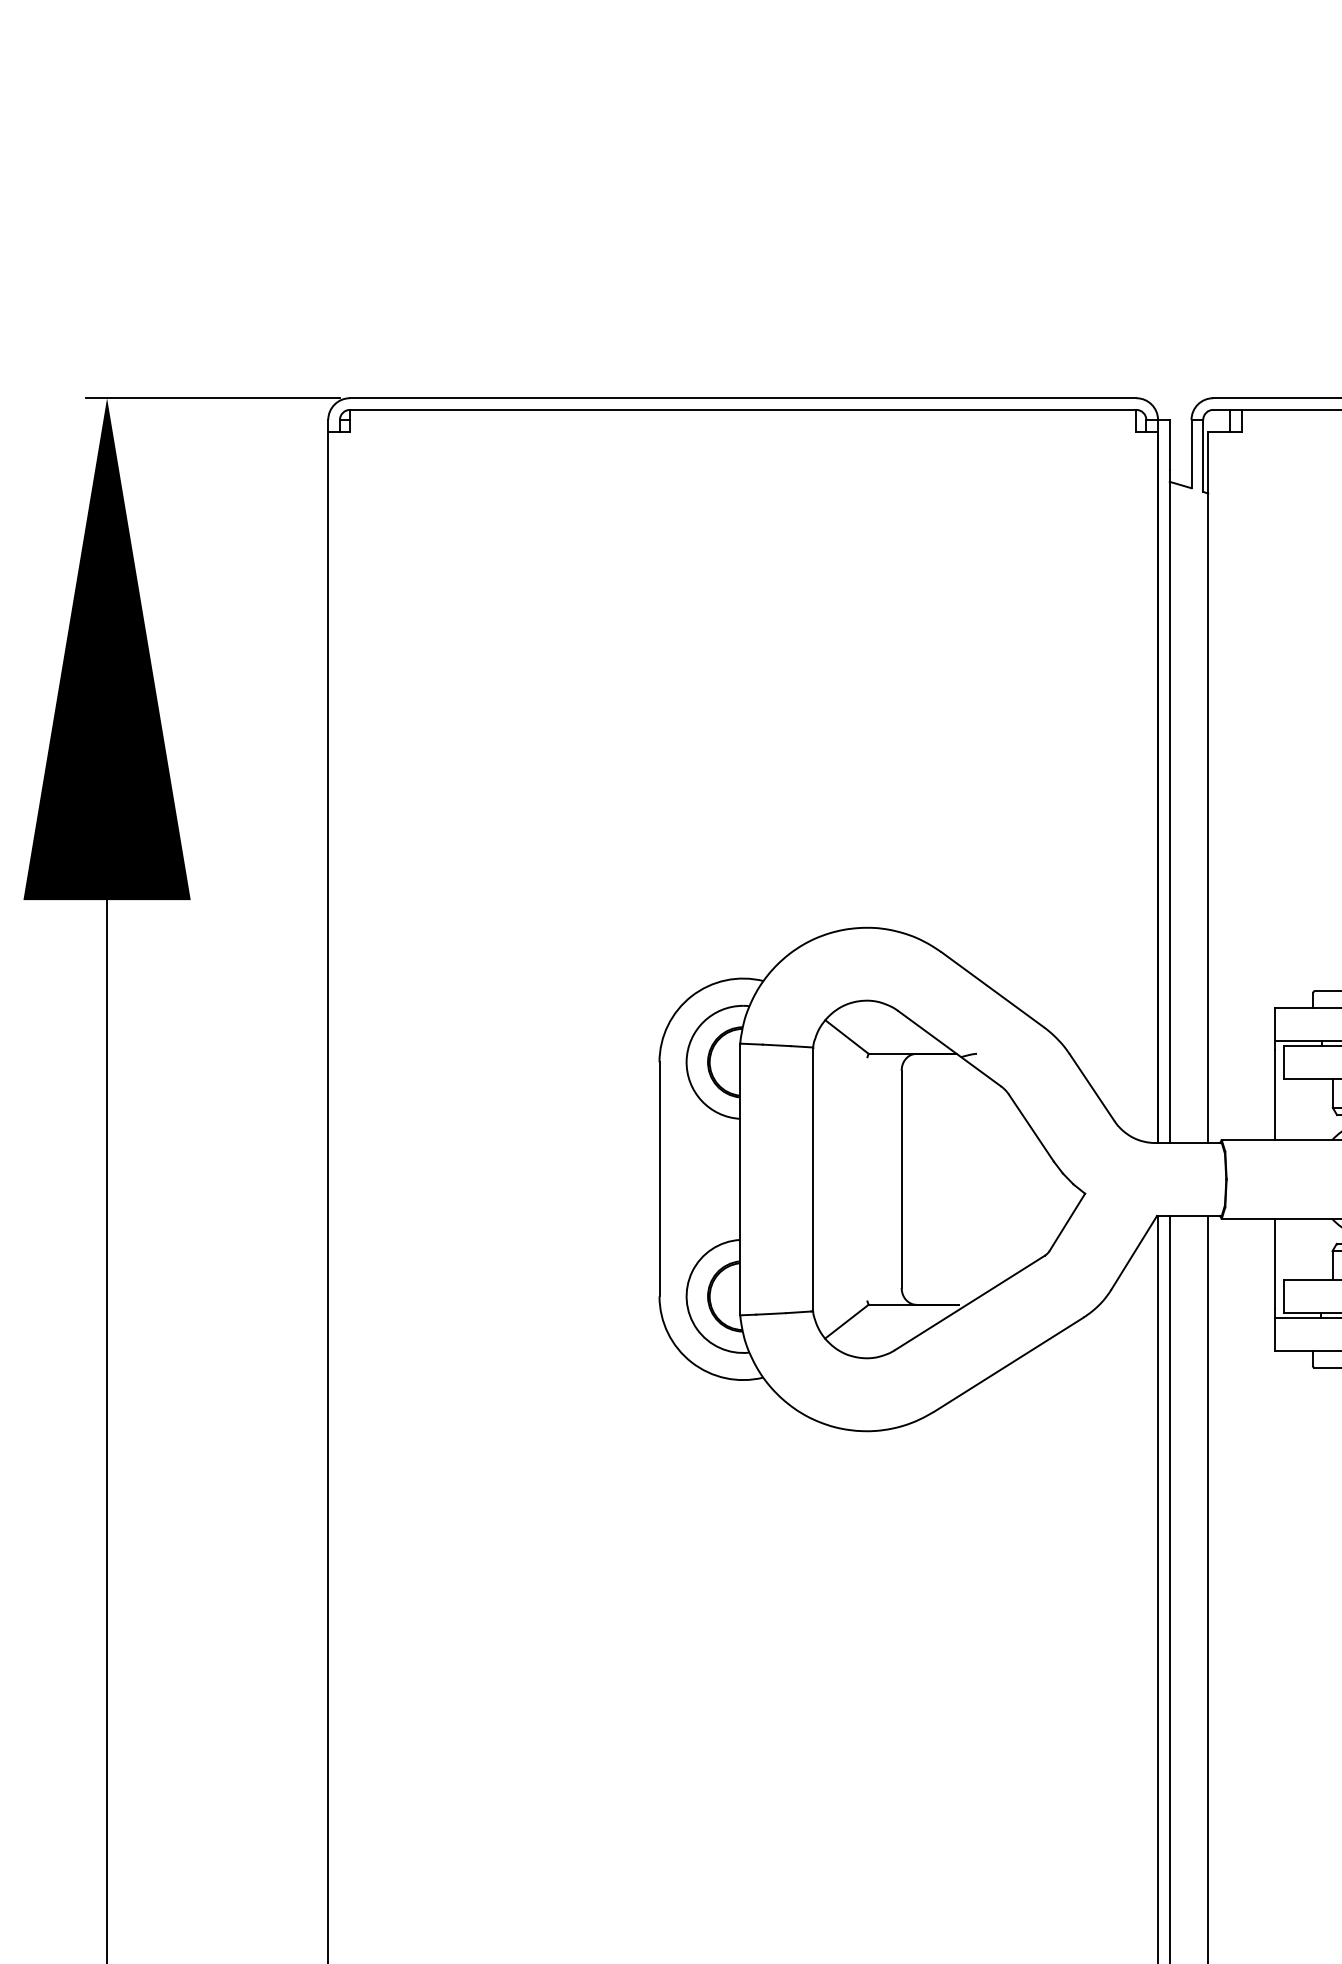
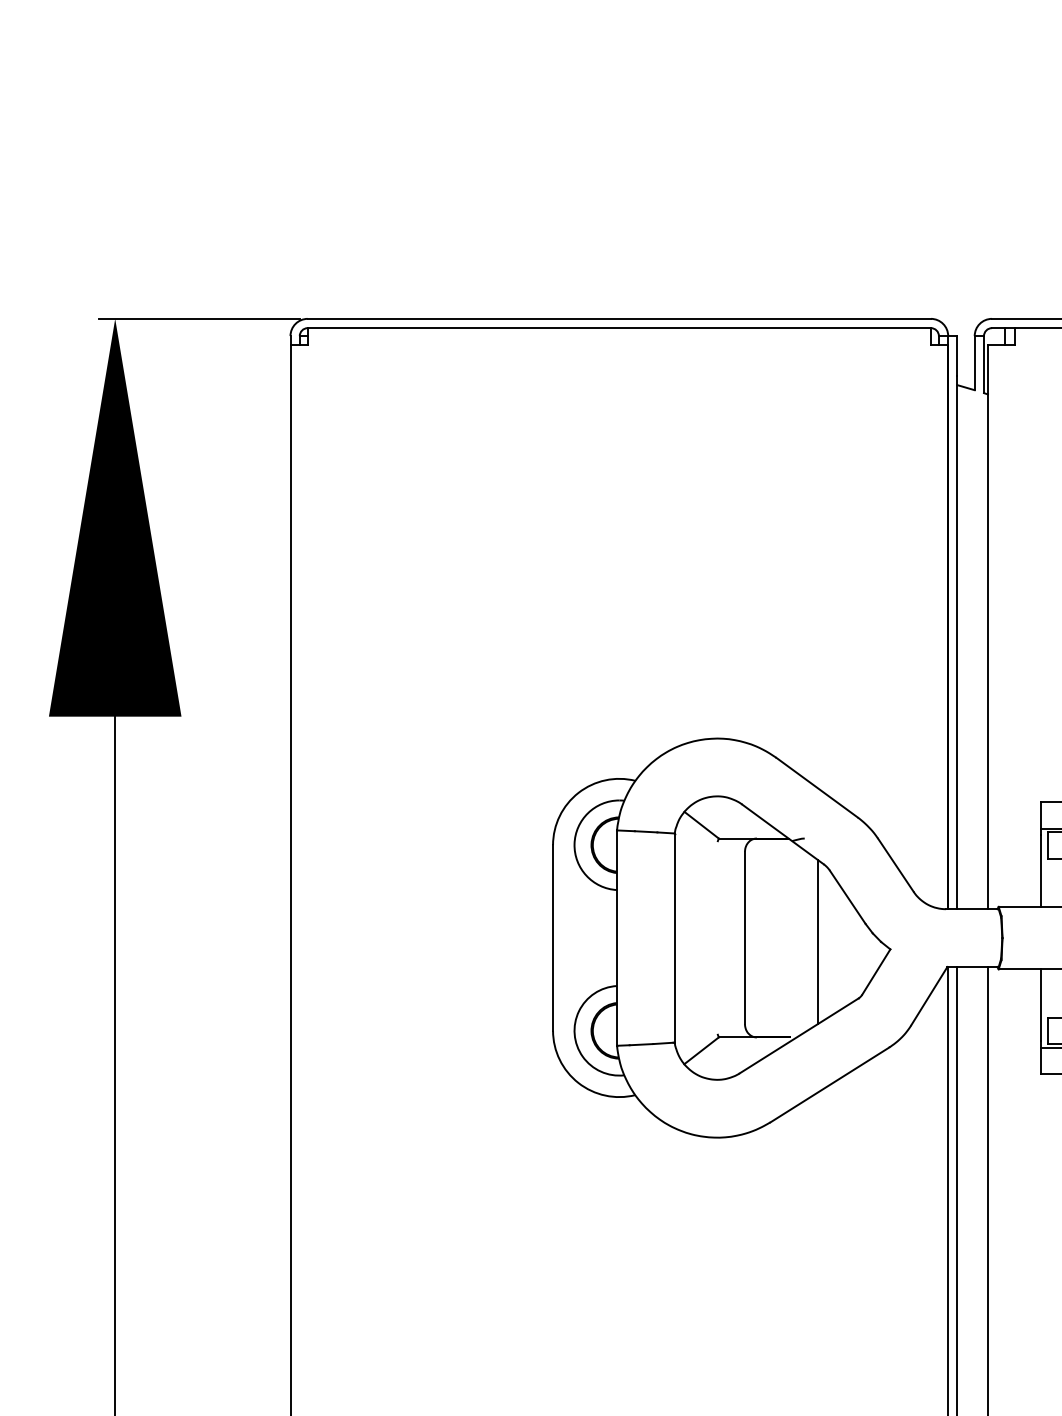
line: (994, 1184) -> (818, 942), added

